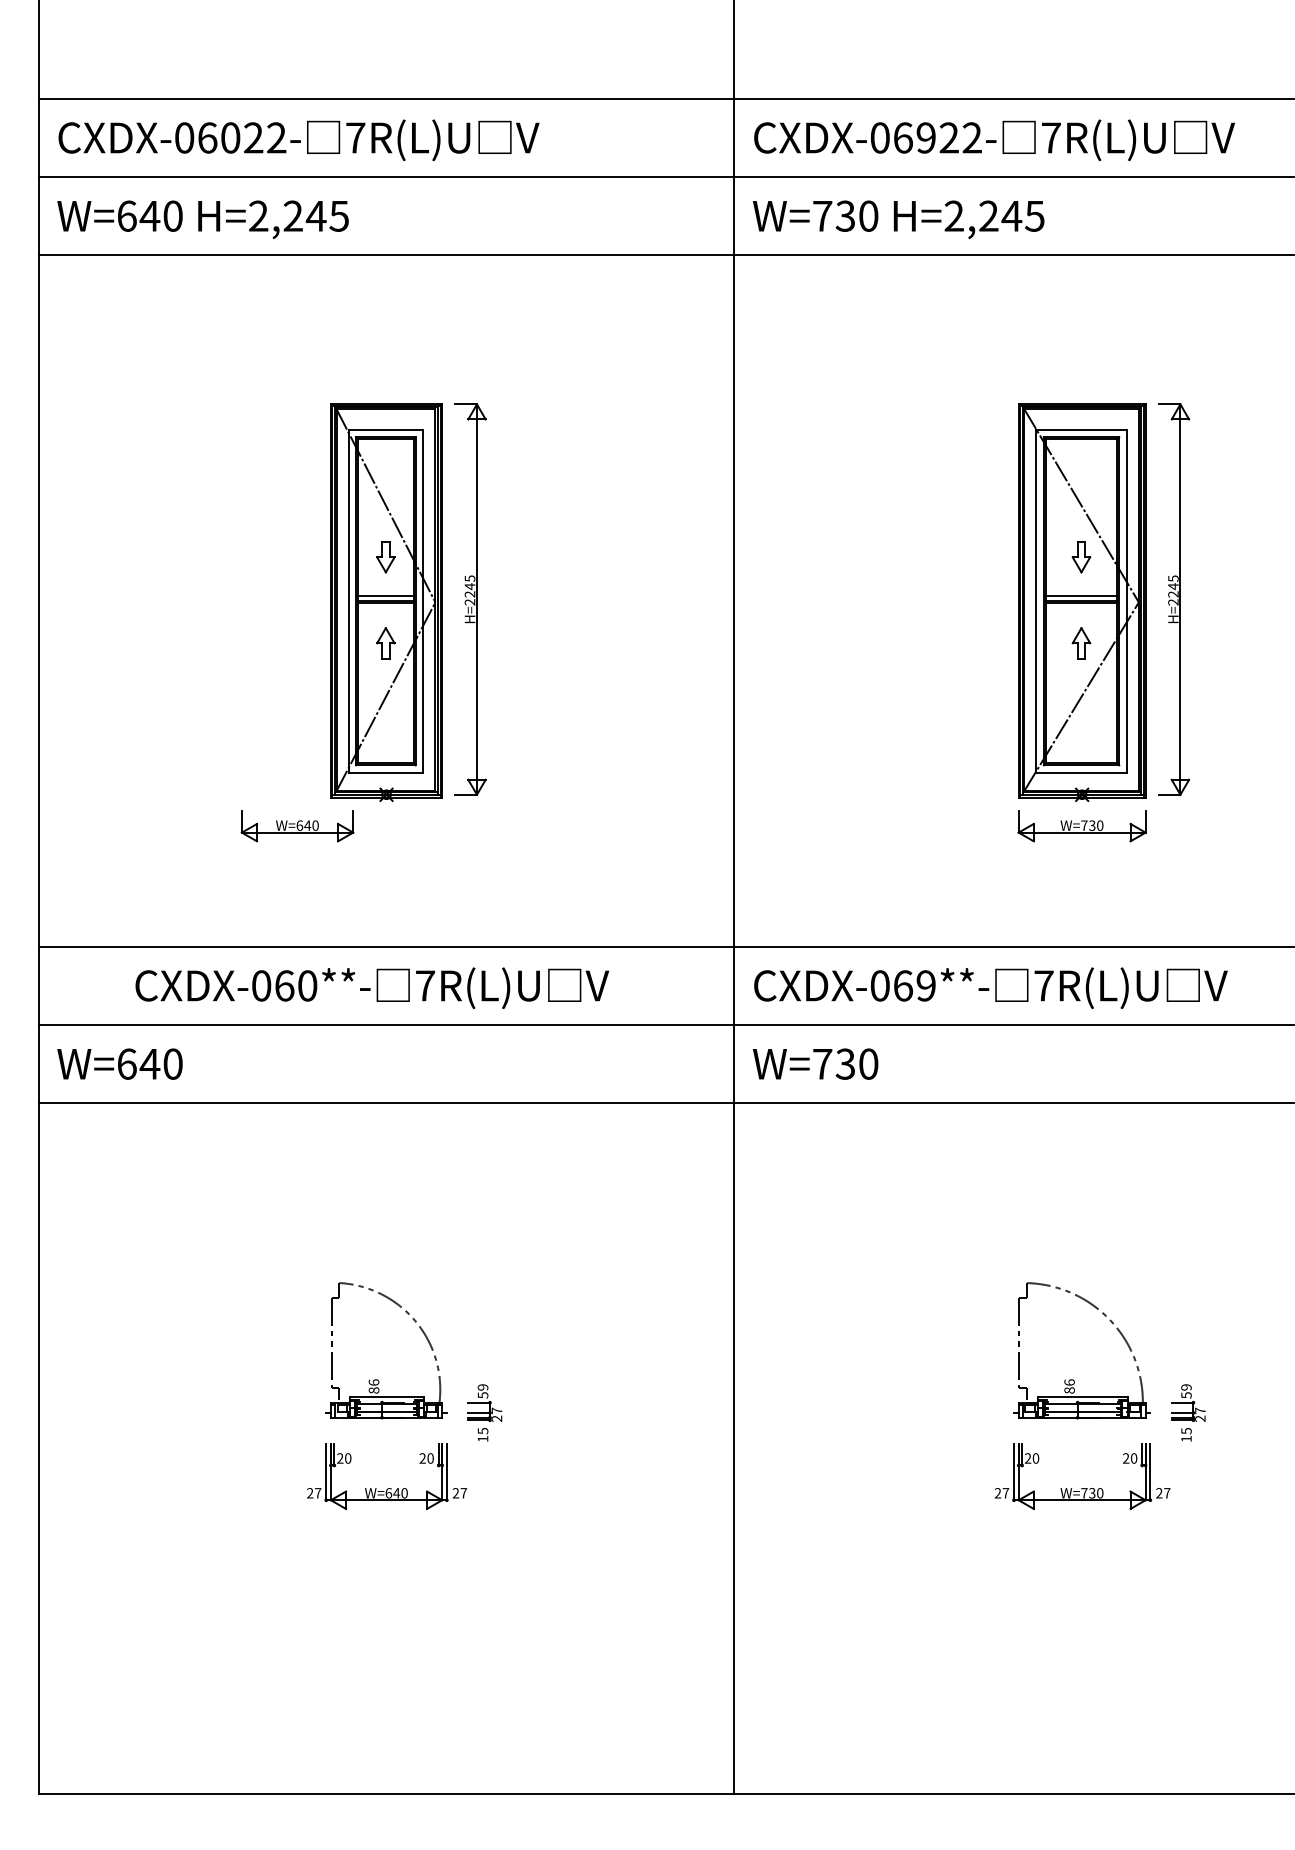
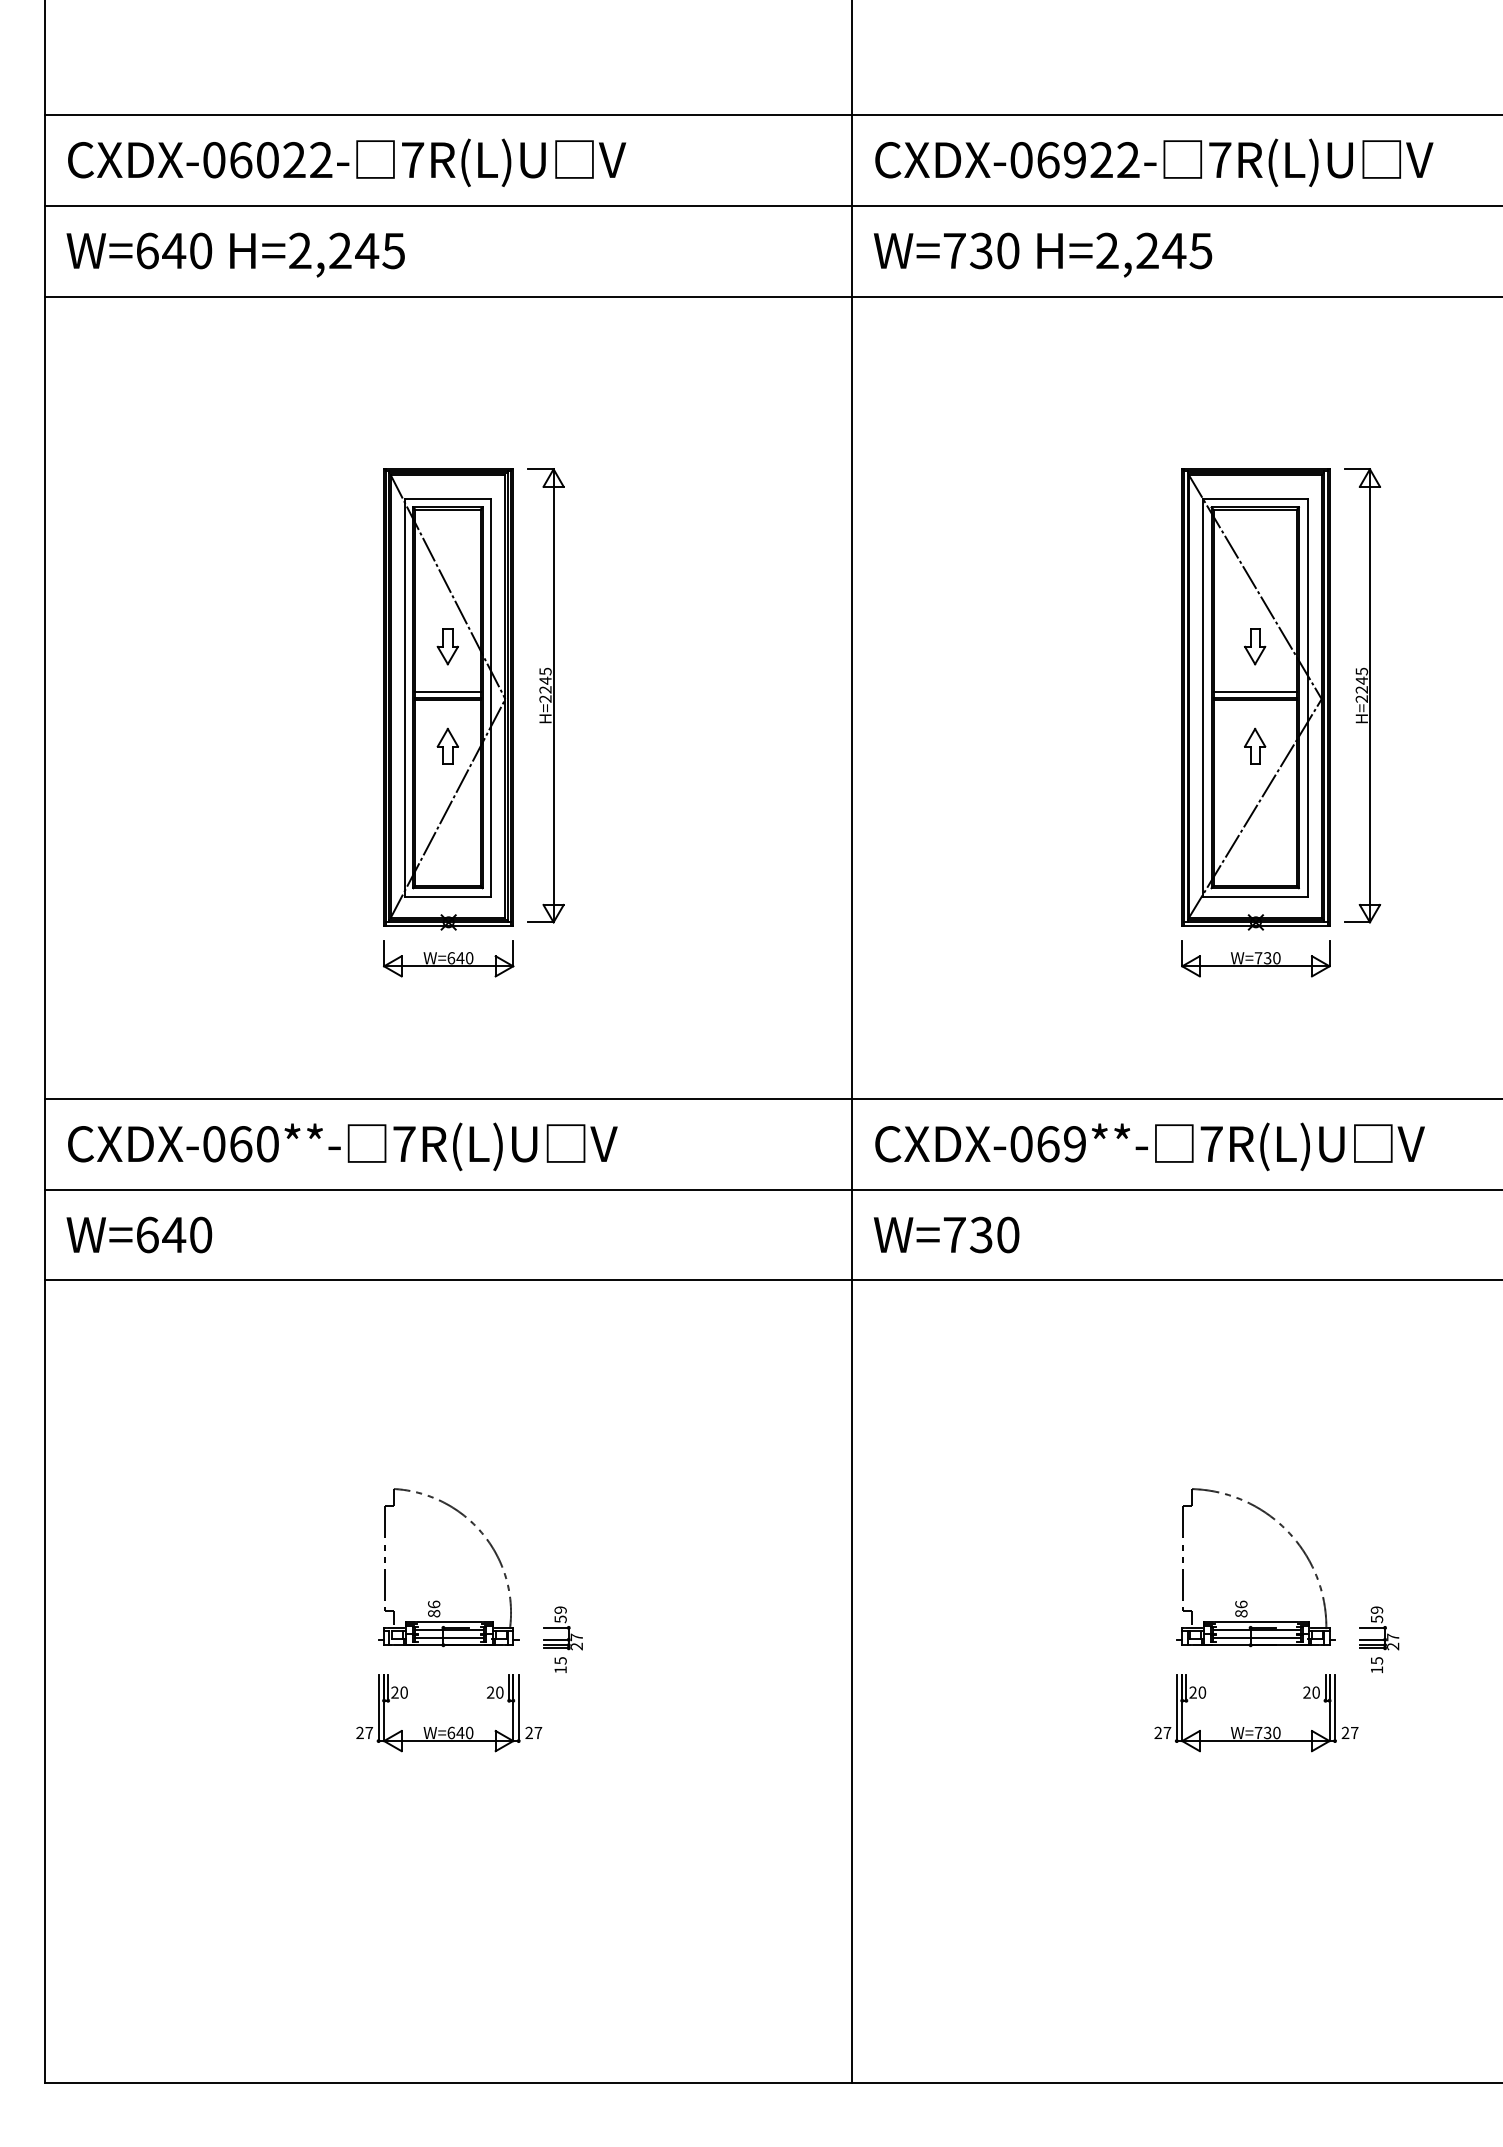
part: (297, 826) -> (448, 959), moved
text: (372, 988) -> (343, 1147), moved

